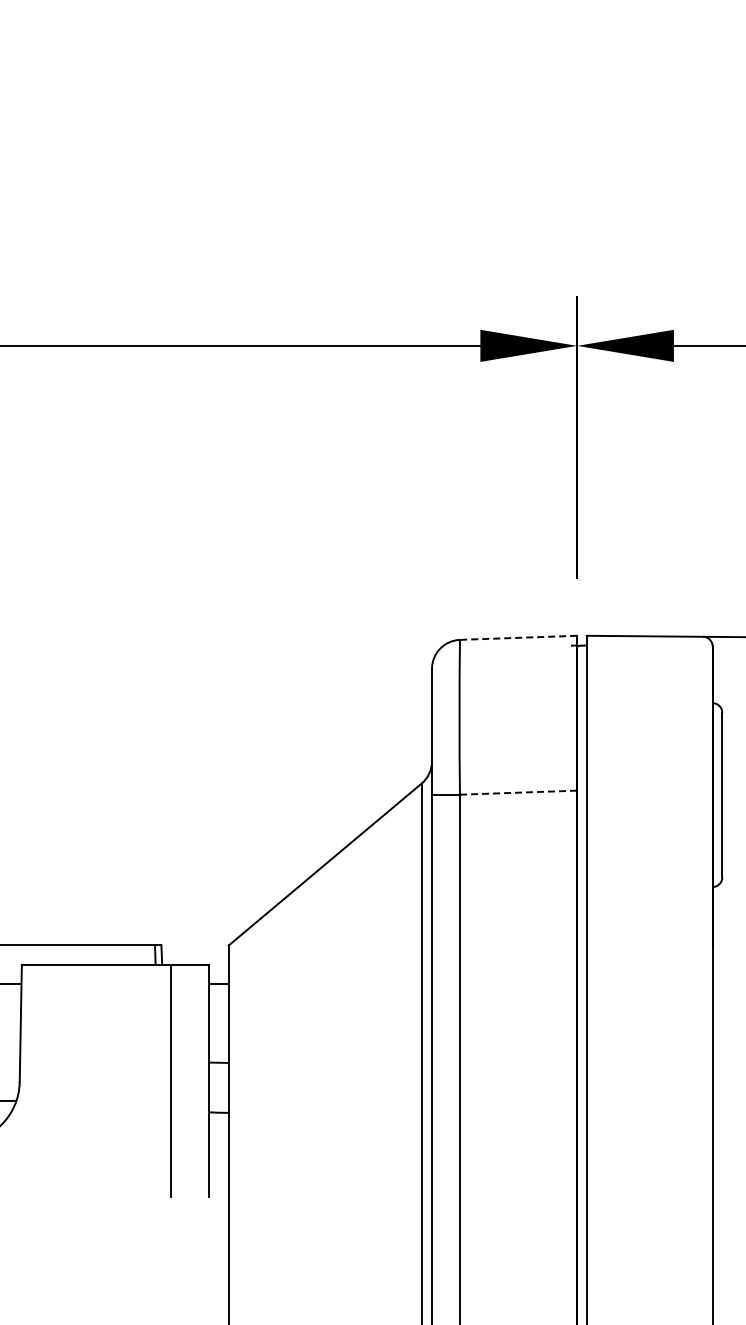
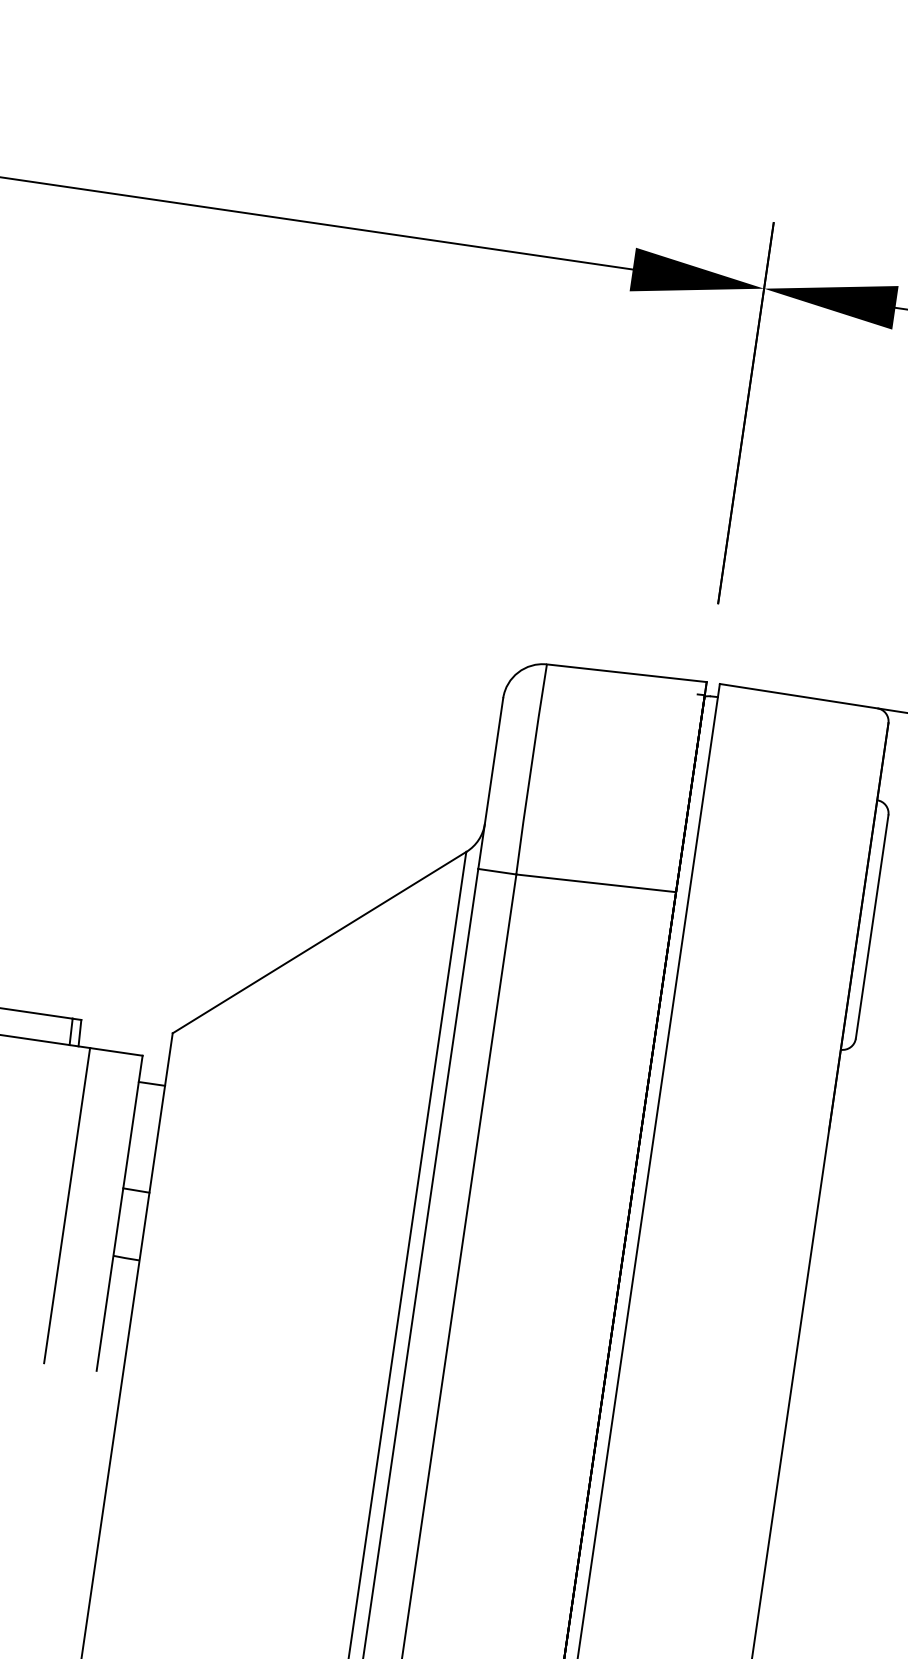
line: (518, 637) -> (626, 672), dashed -> solid
line: (518, 792) -> (596, 883), dashed -> solid

